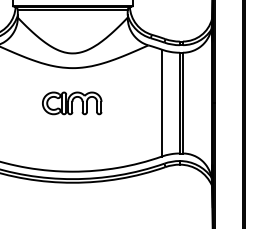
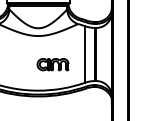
part: (71, 103) -> (52, 64), moved

